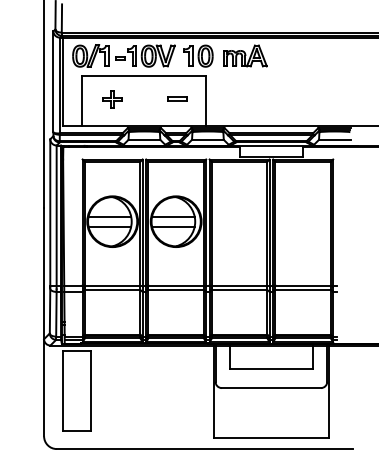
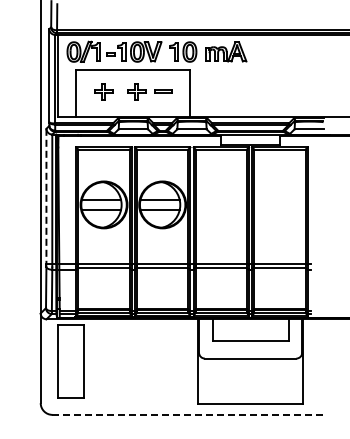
part: (147, 98) -> (136, 91), added
line: (50, 213) -> (46, 197), solid -> dashed
line: (205, 448) -> (189, 414), solid -> dashed

